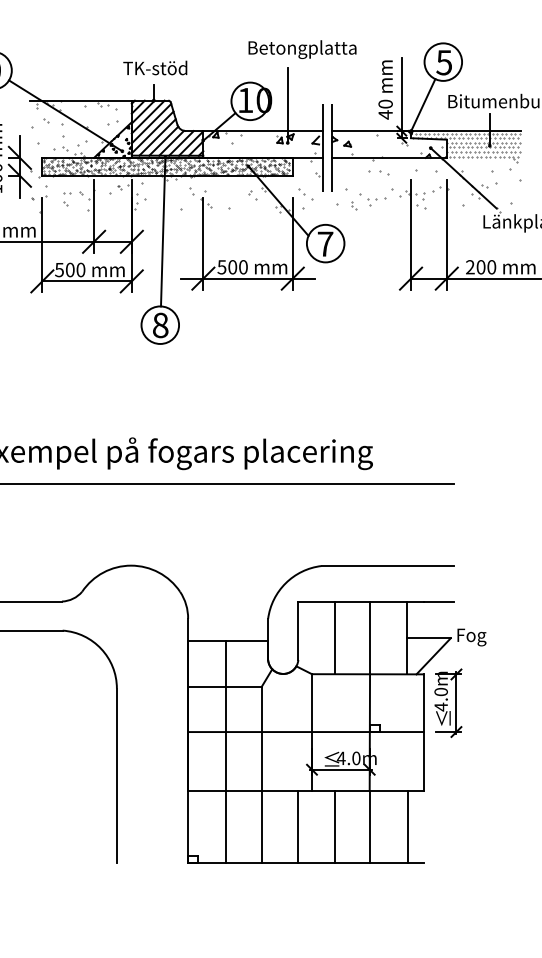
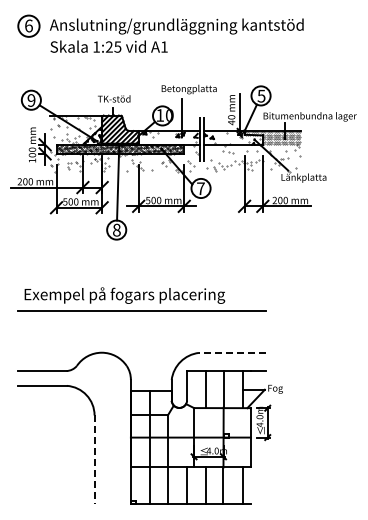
line: (387, 565) -> (232, 352), solid -> dashed
line: (116, 776) -> (94, 460), solid -> dashed

